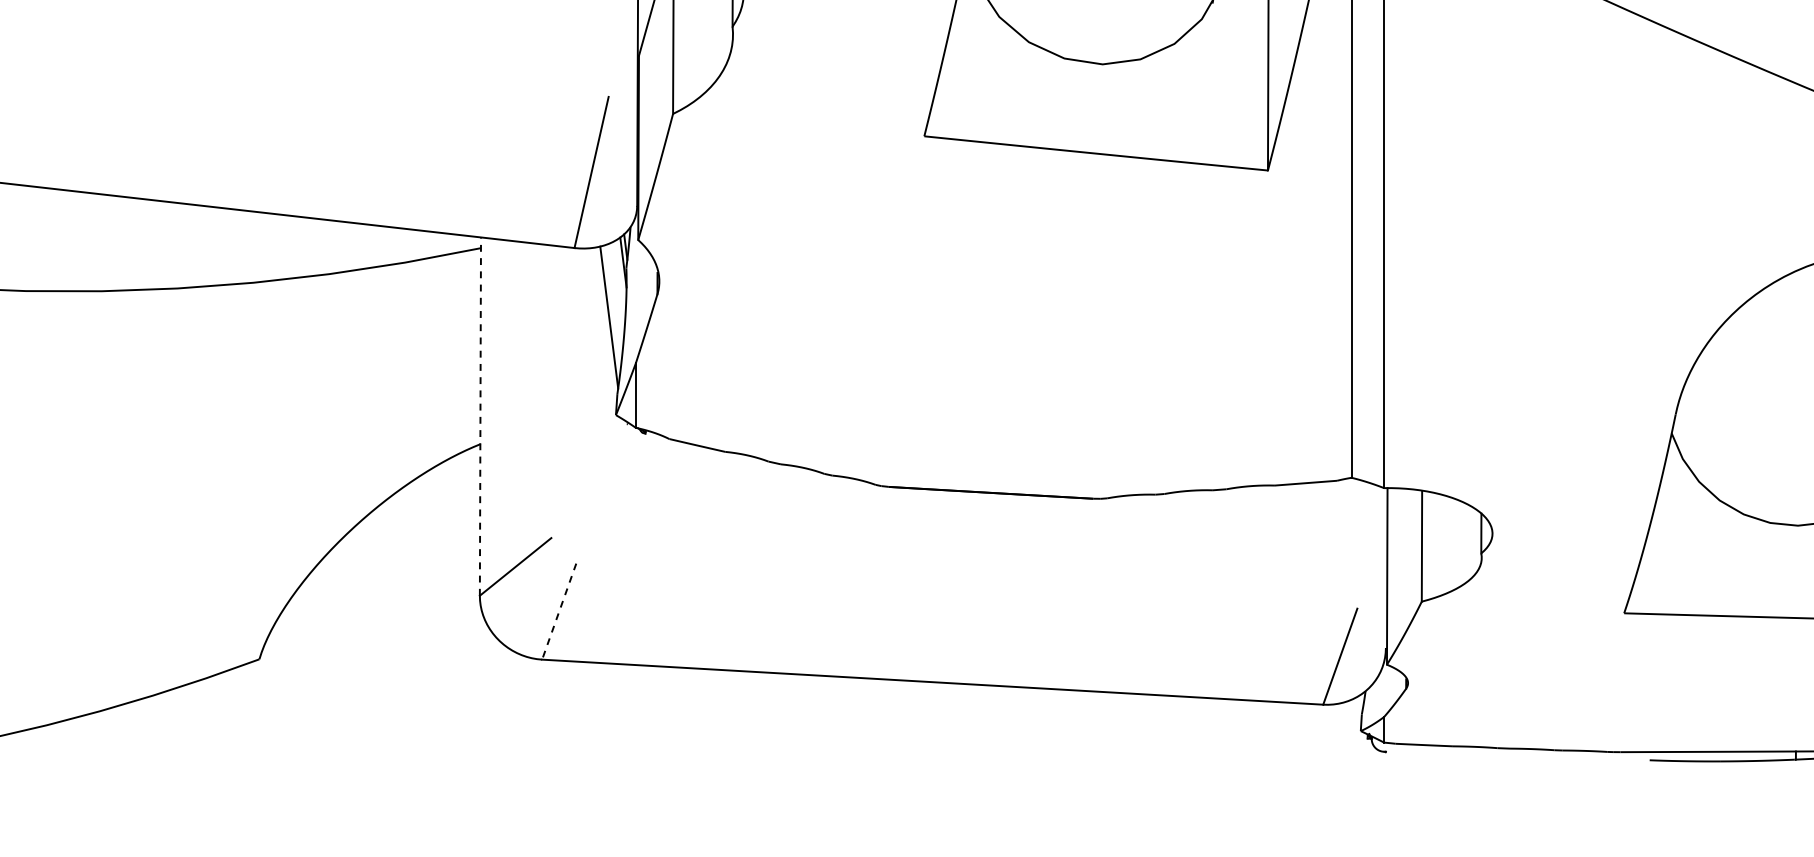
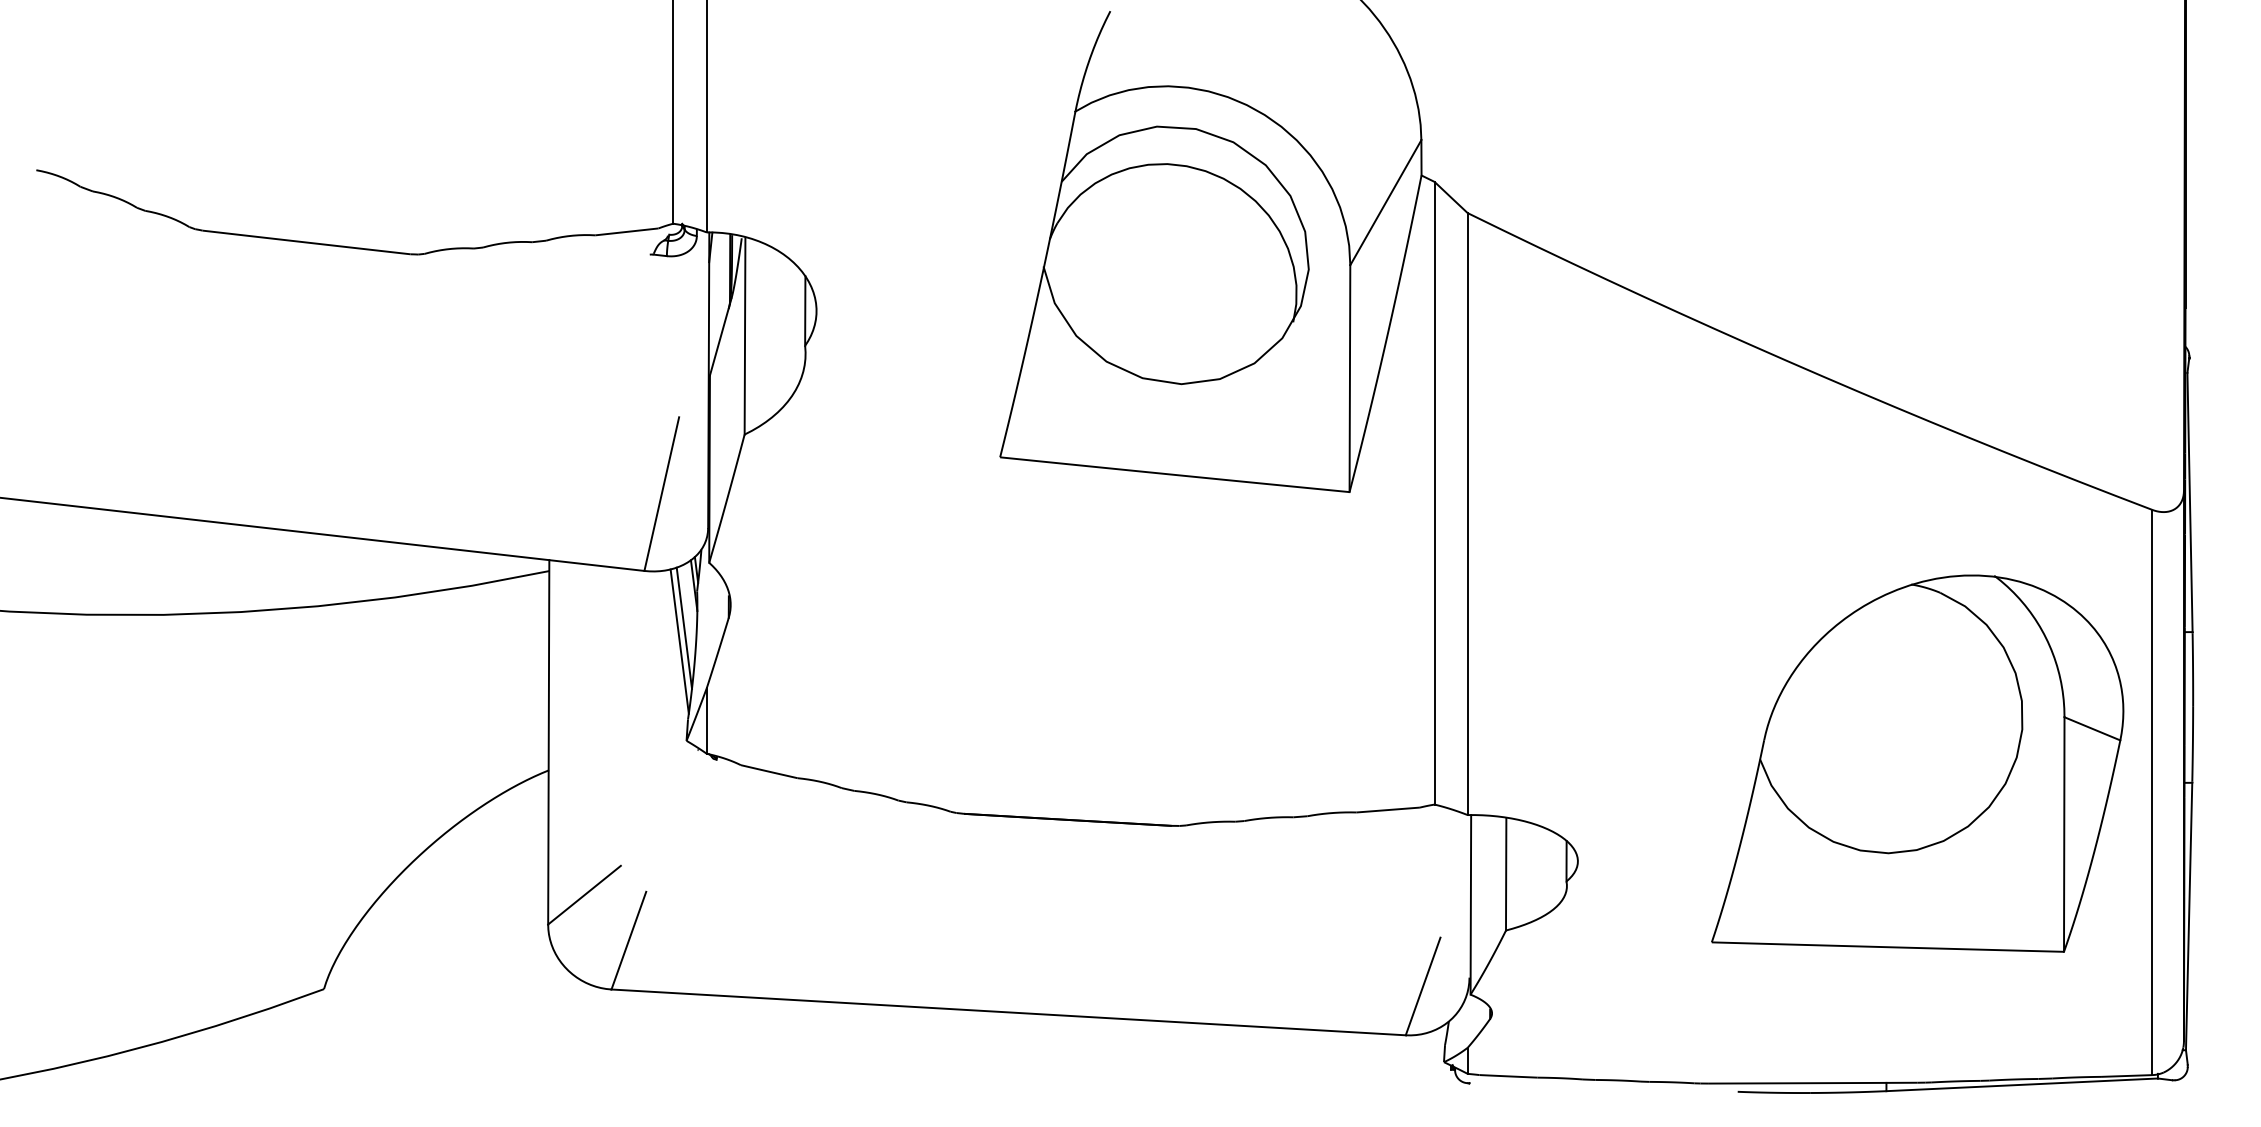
line: (613, 303) -> (684, 627), added
line: (480, 415) -> (548, 741), dashed -> solid
line: (558, 611) -> (628, 940), dashed -> solid

